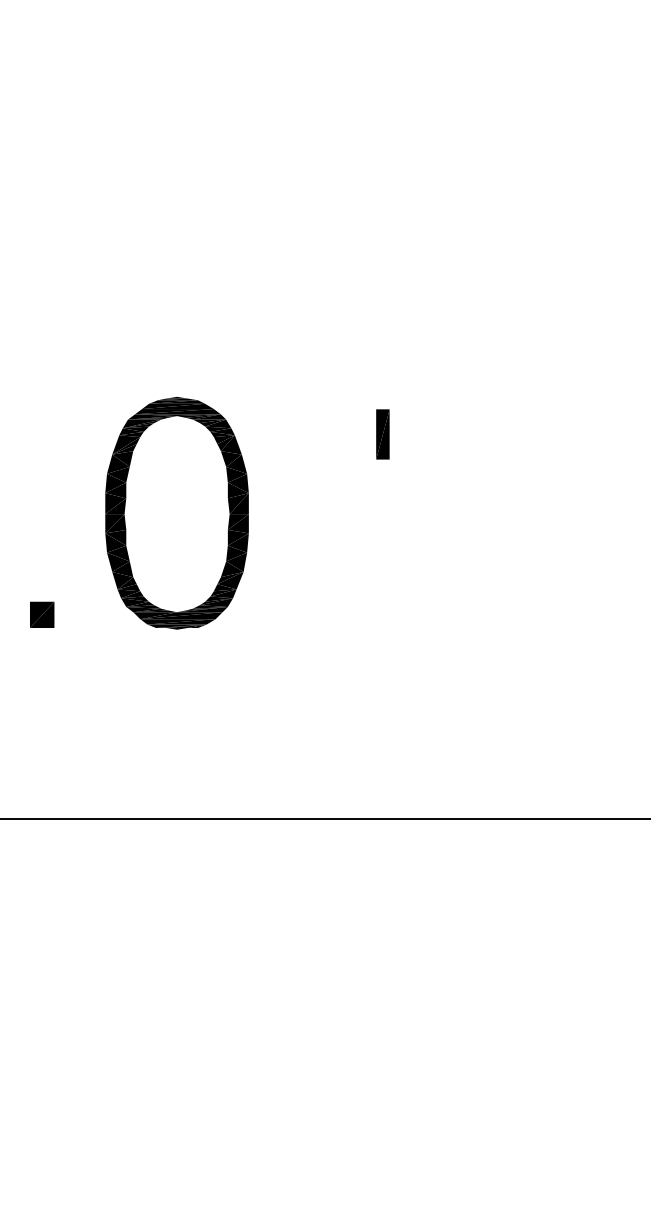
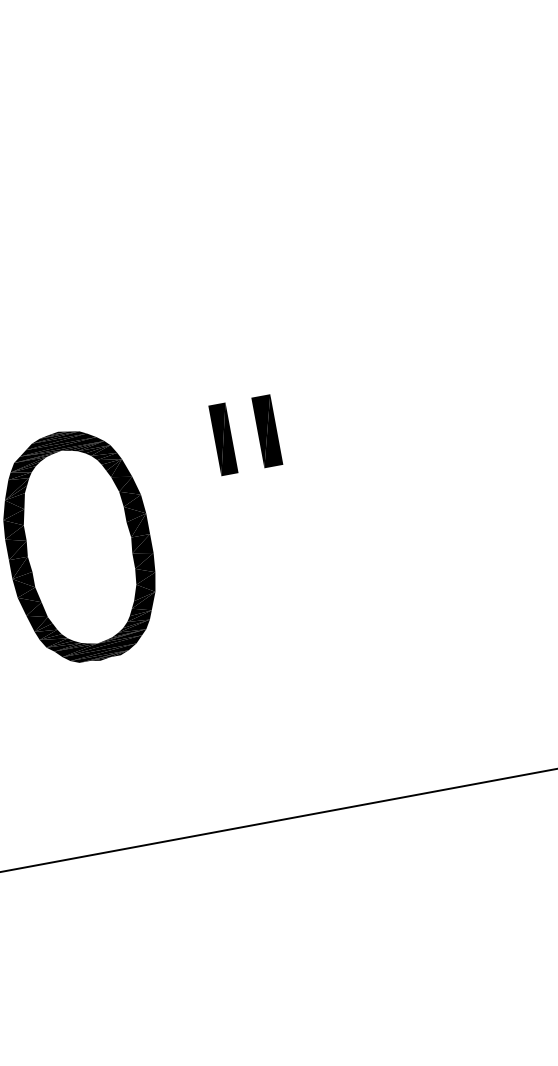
part: (337, 434) -> (222, 439), added
part: (382, 434) -> (266, 431), size x1.43

